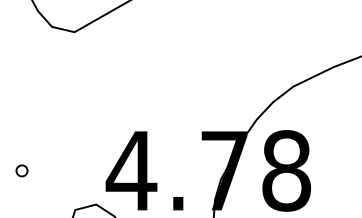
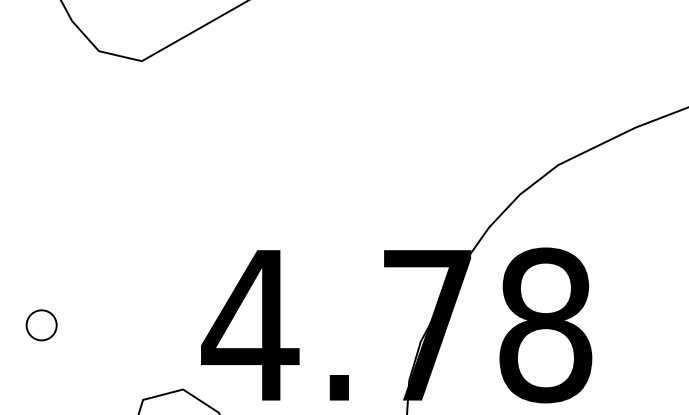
part: (21, 170) -> (40, 324), size x1.43

